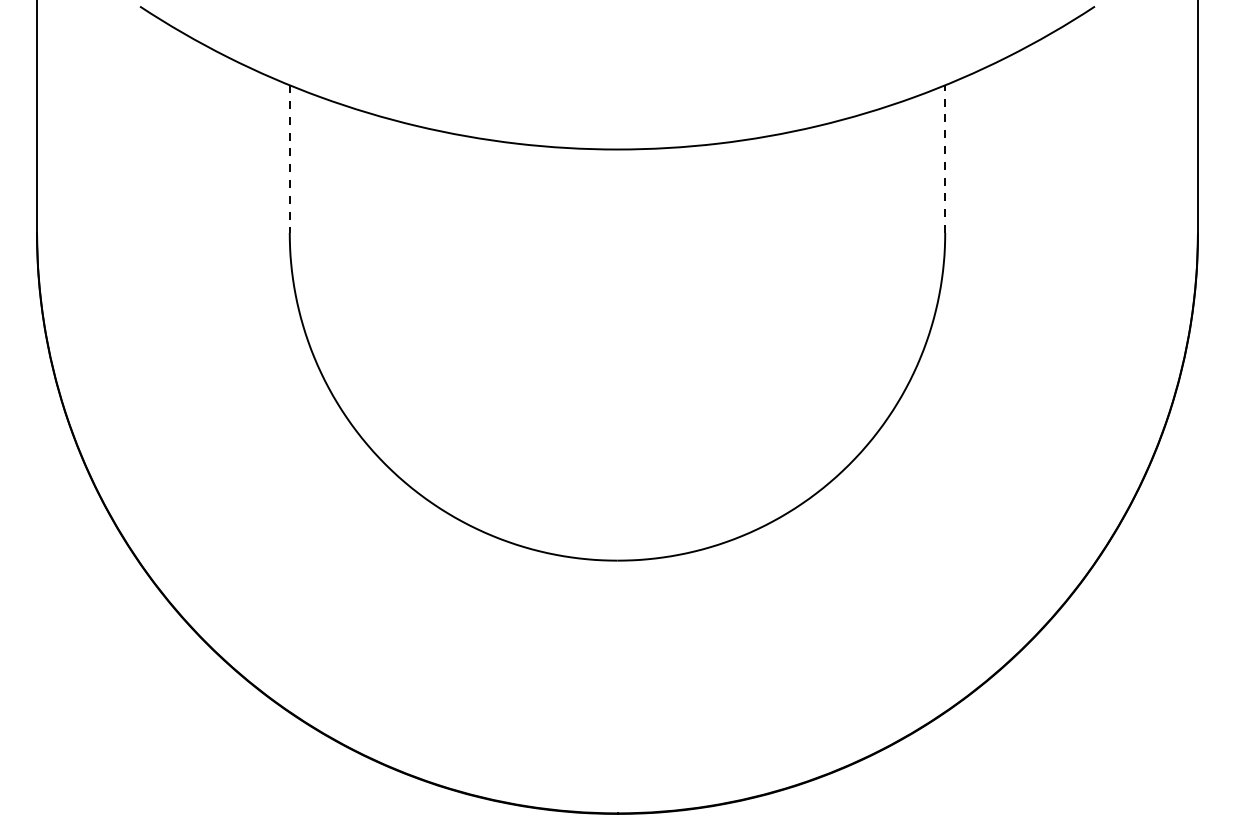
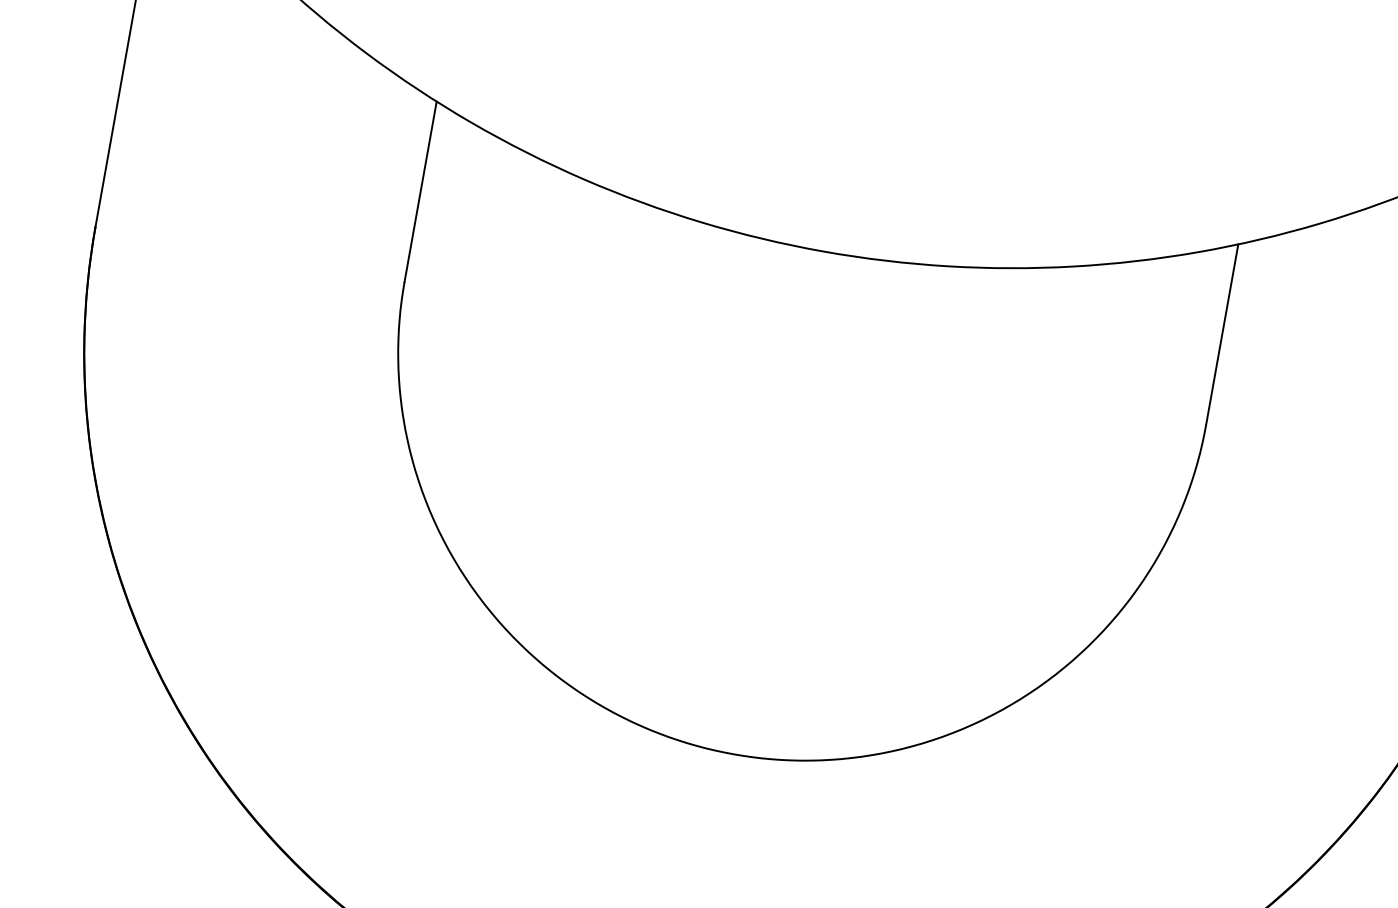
line: (289, 159) -> (420, 192), dashed -> solid
line: (945, 159) -> (1222, 335), dashed -> solid

